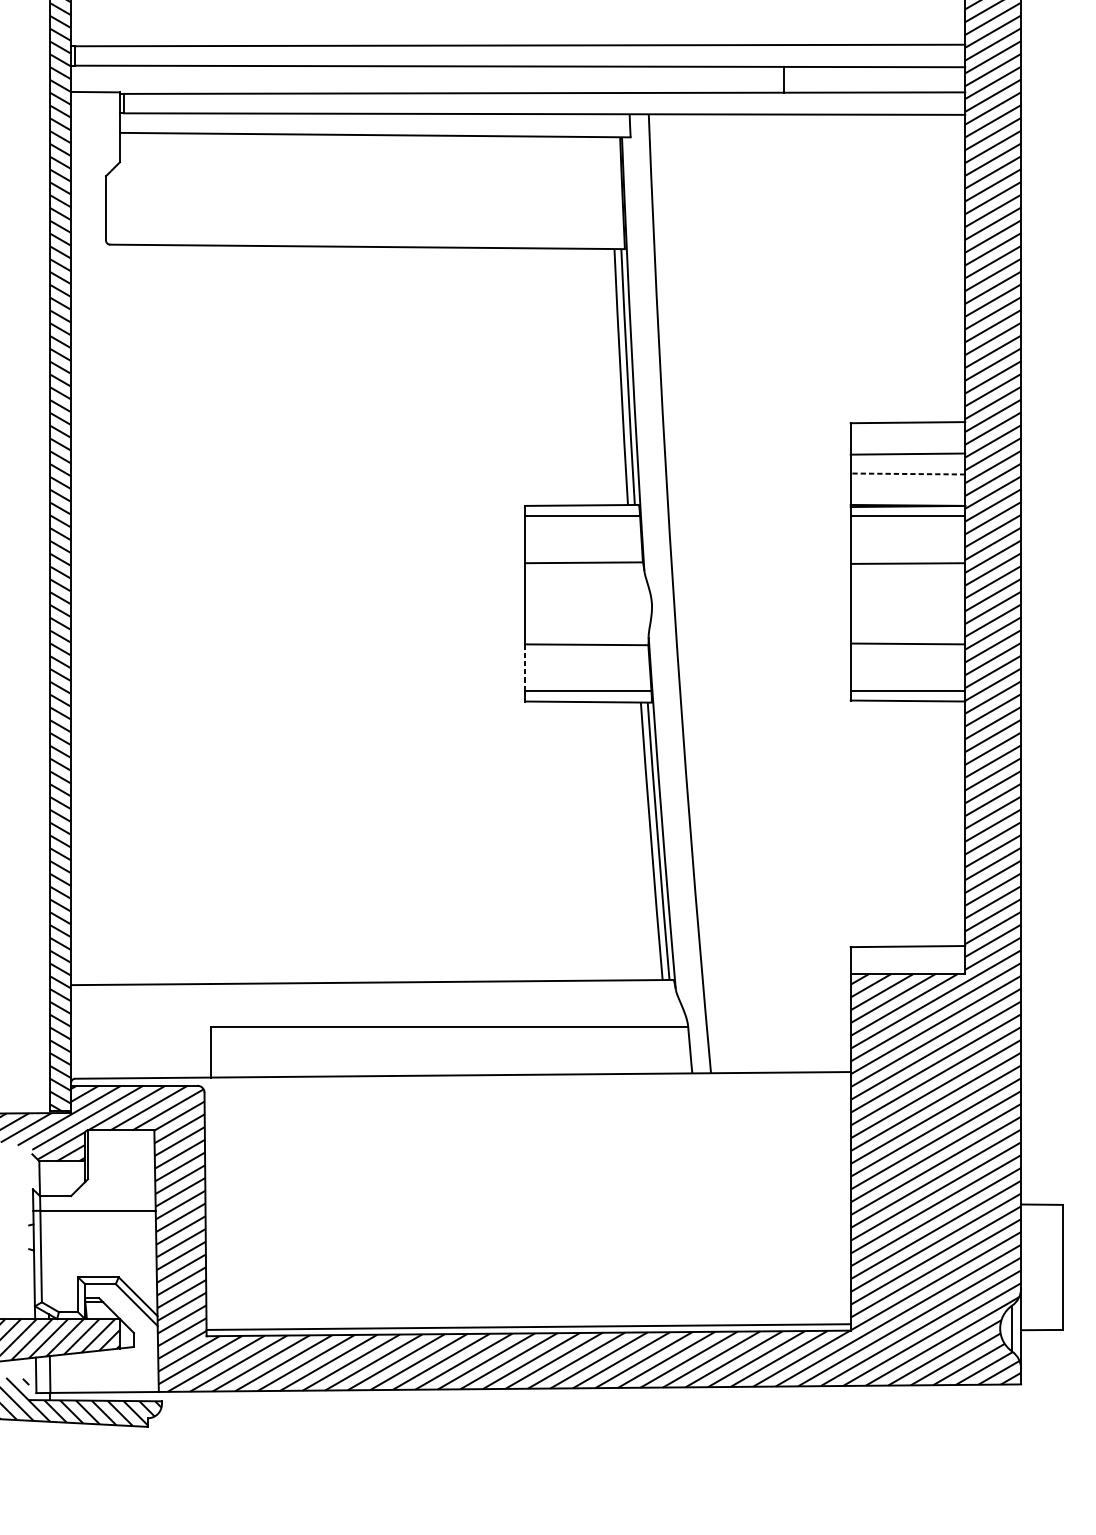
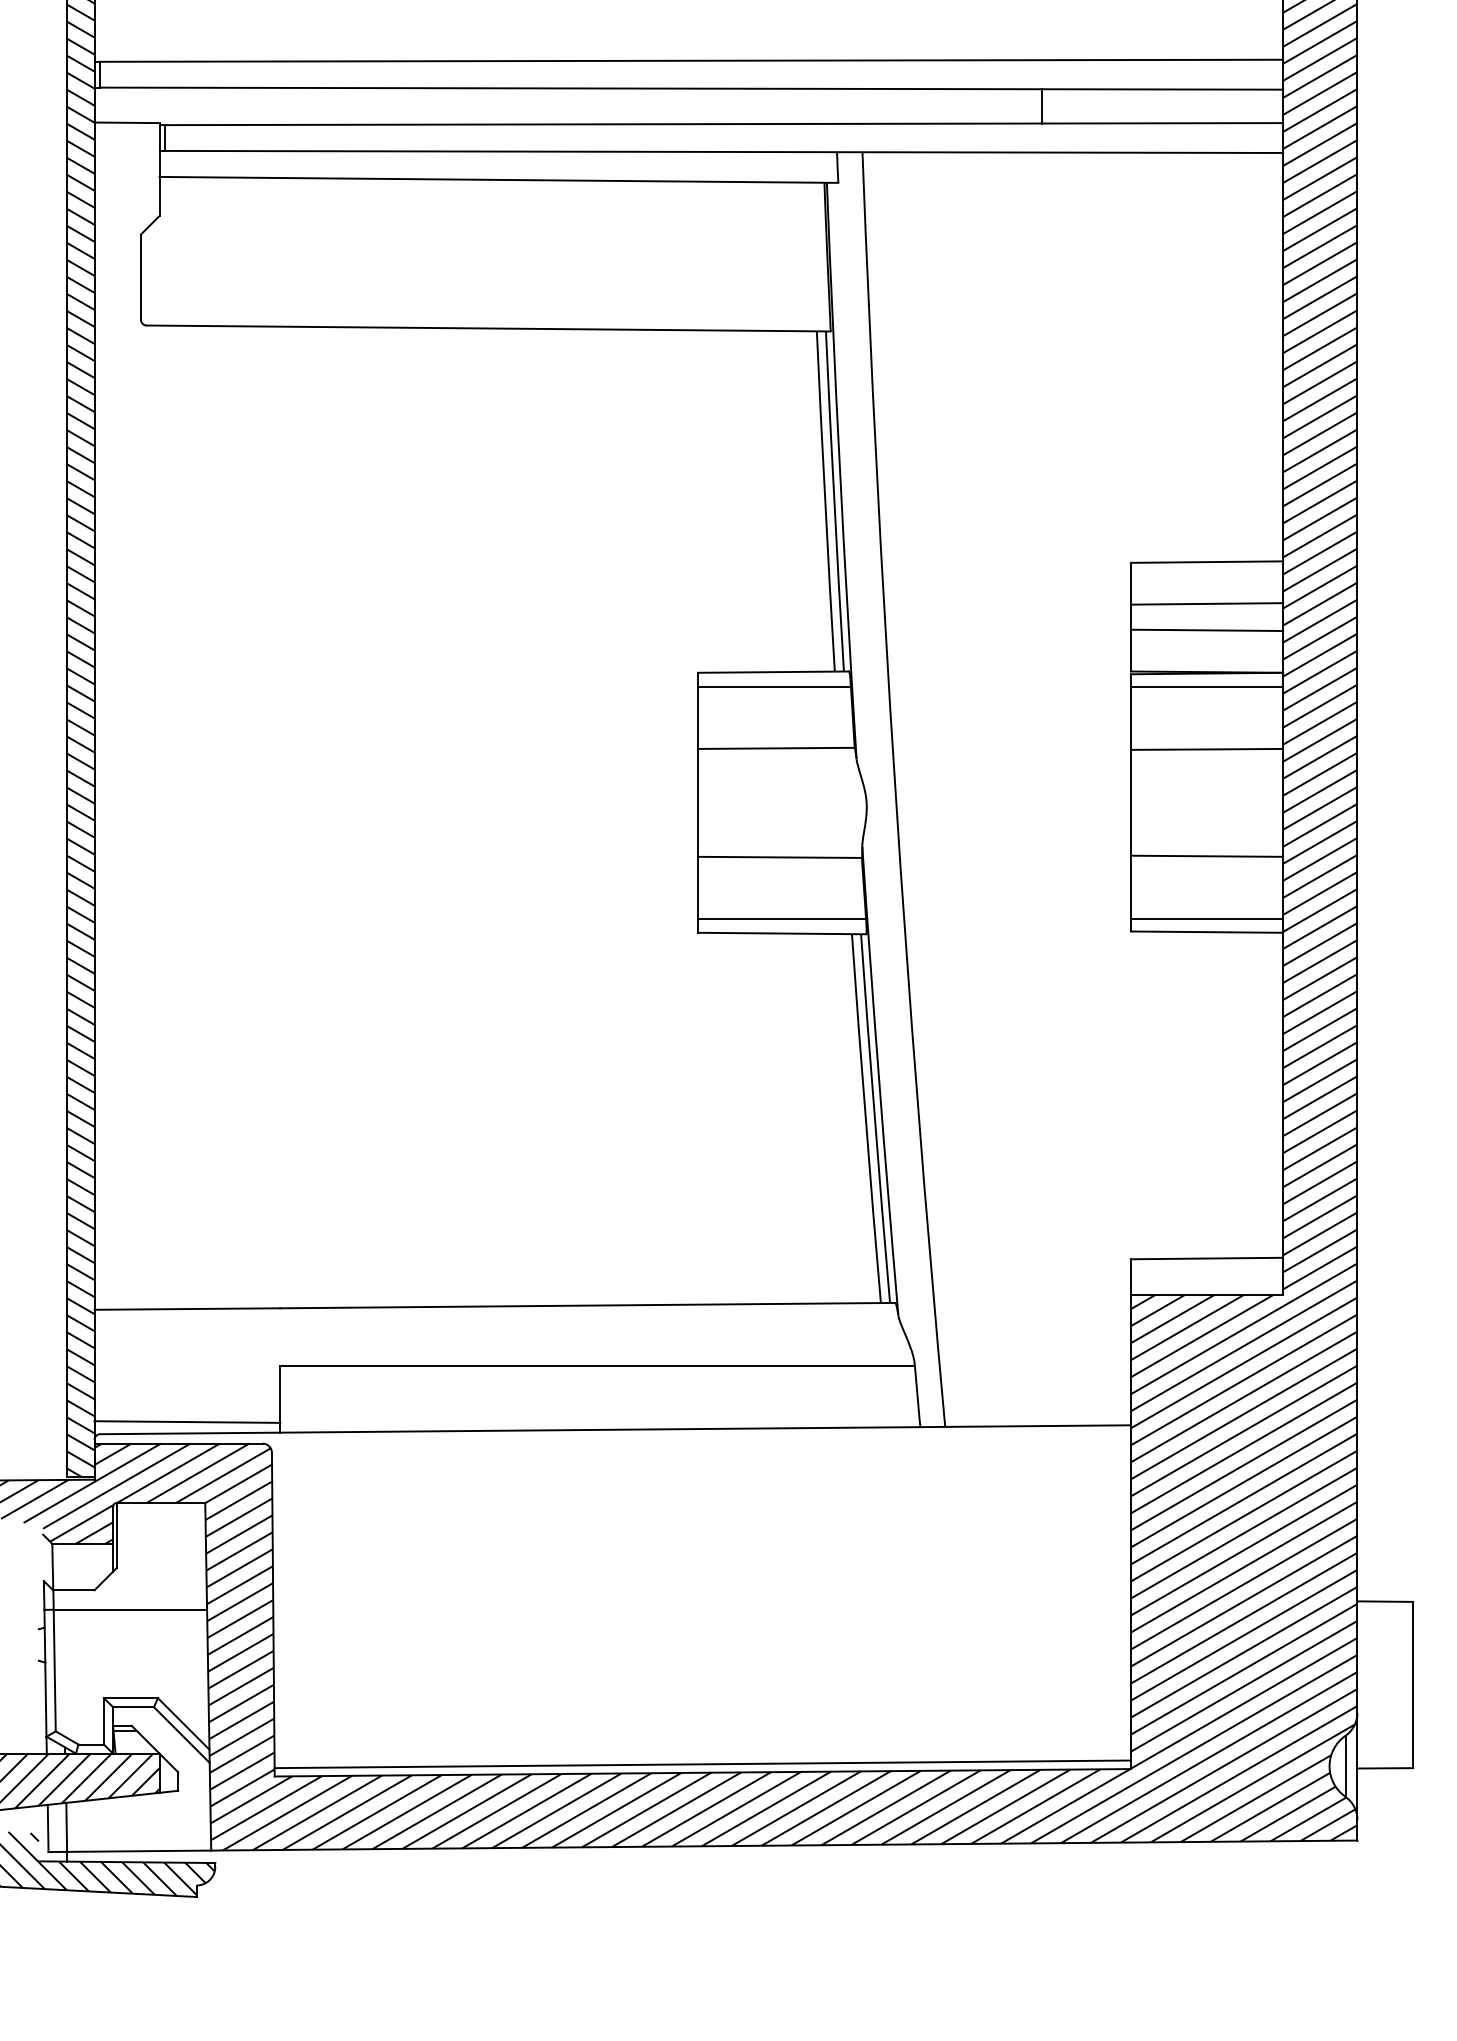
line: (907, 474) -> (1206, 630), dashed -> solid
line: (525, 667) -> (698, 887), dashed -> solid
line: (141, 1069) -> (187, 1421), added

